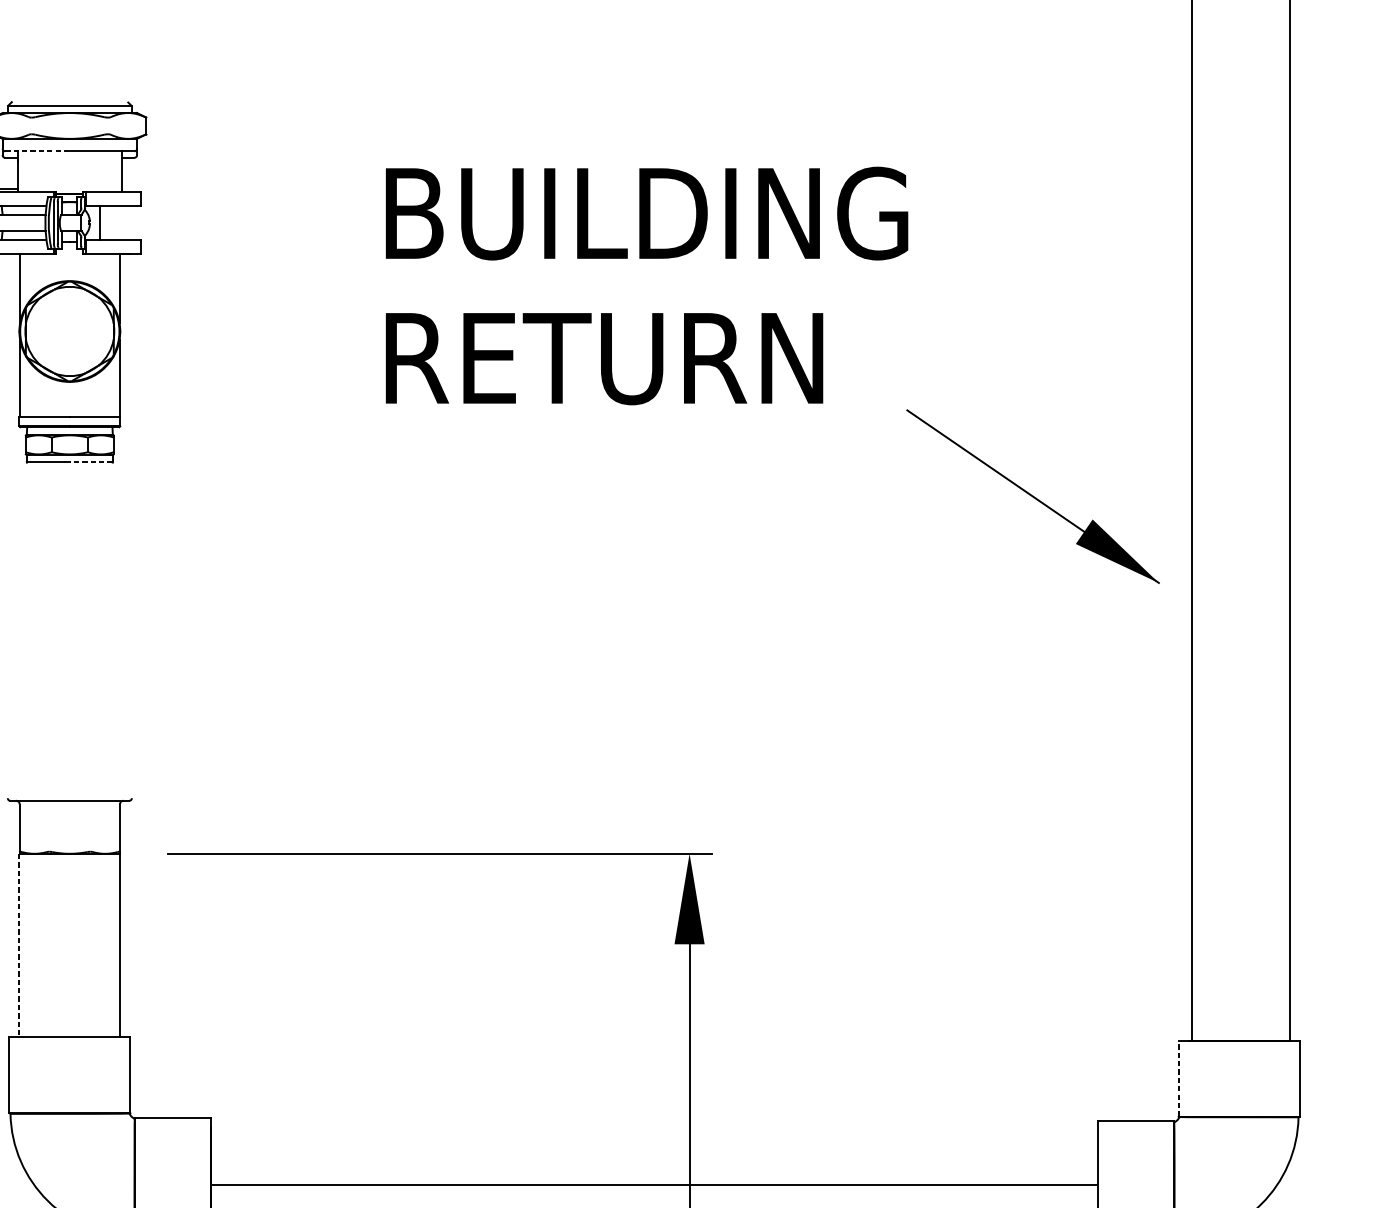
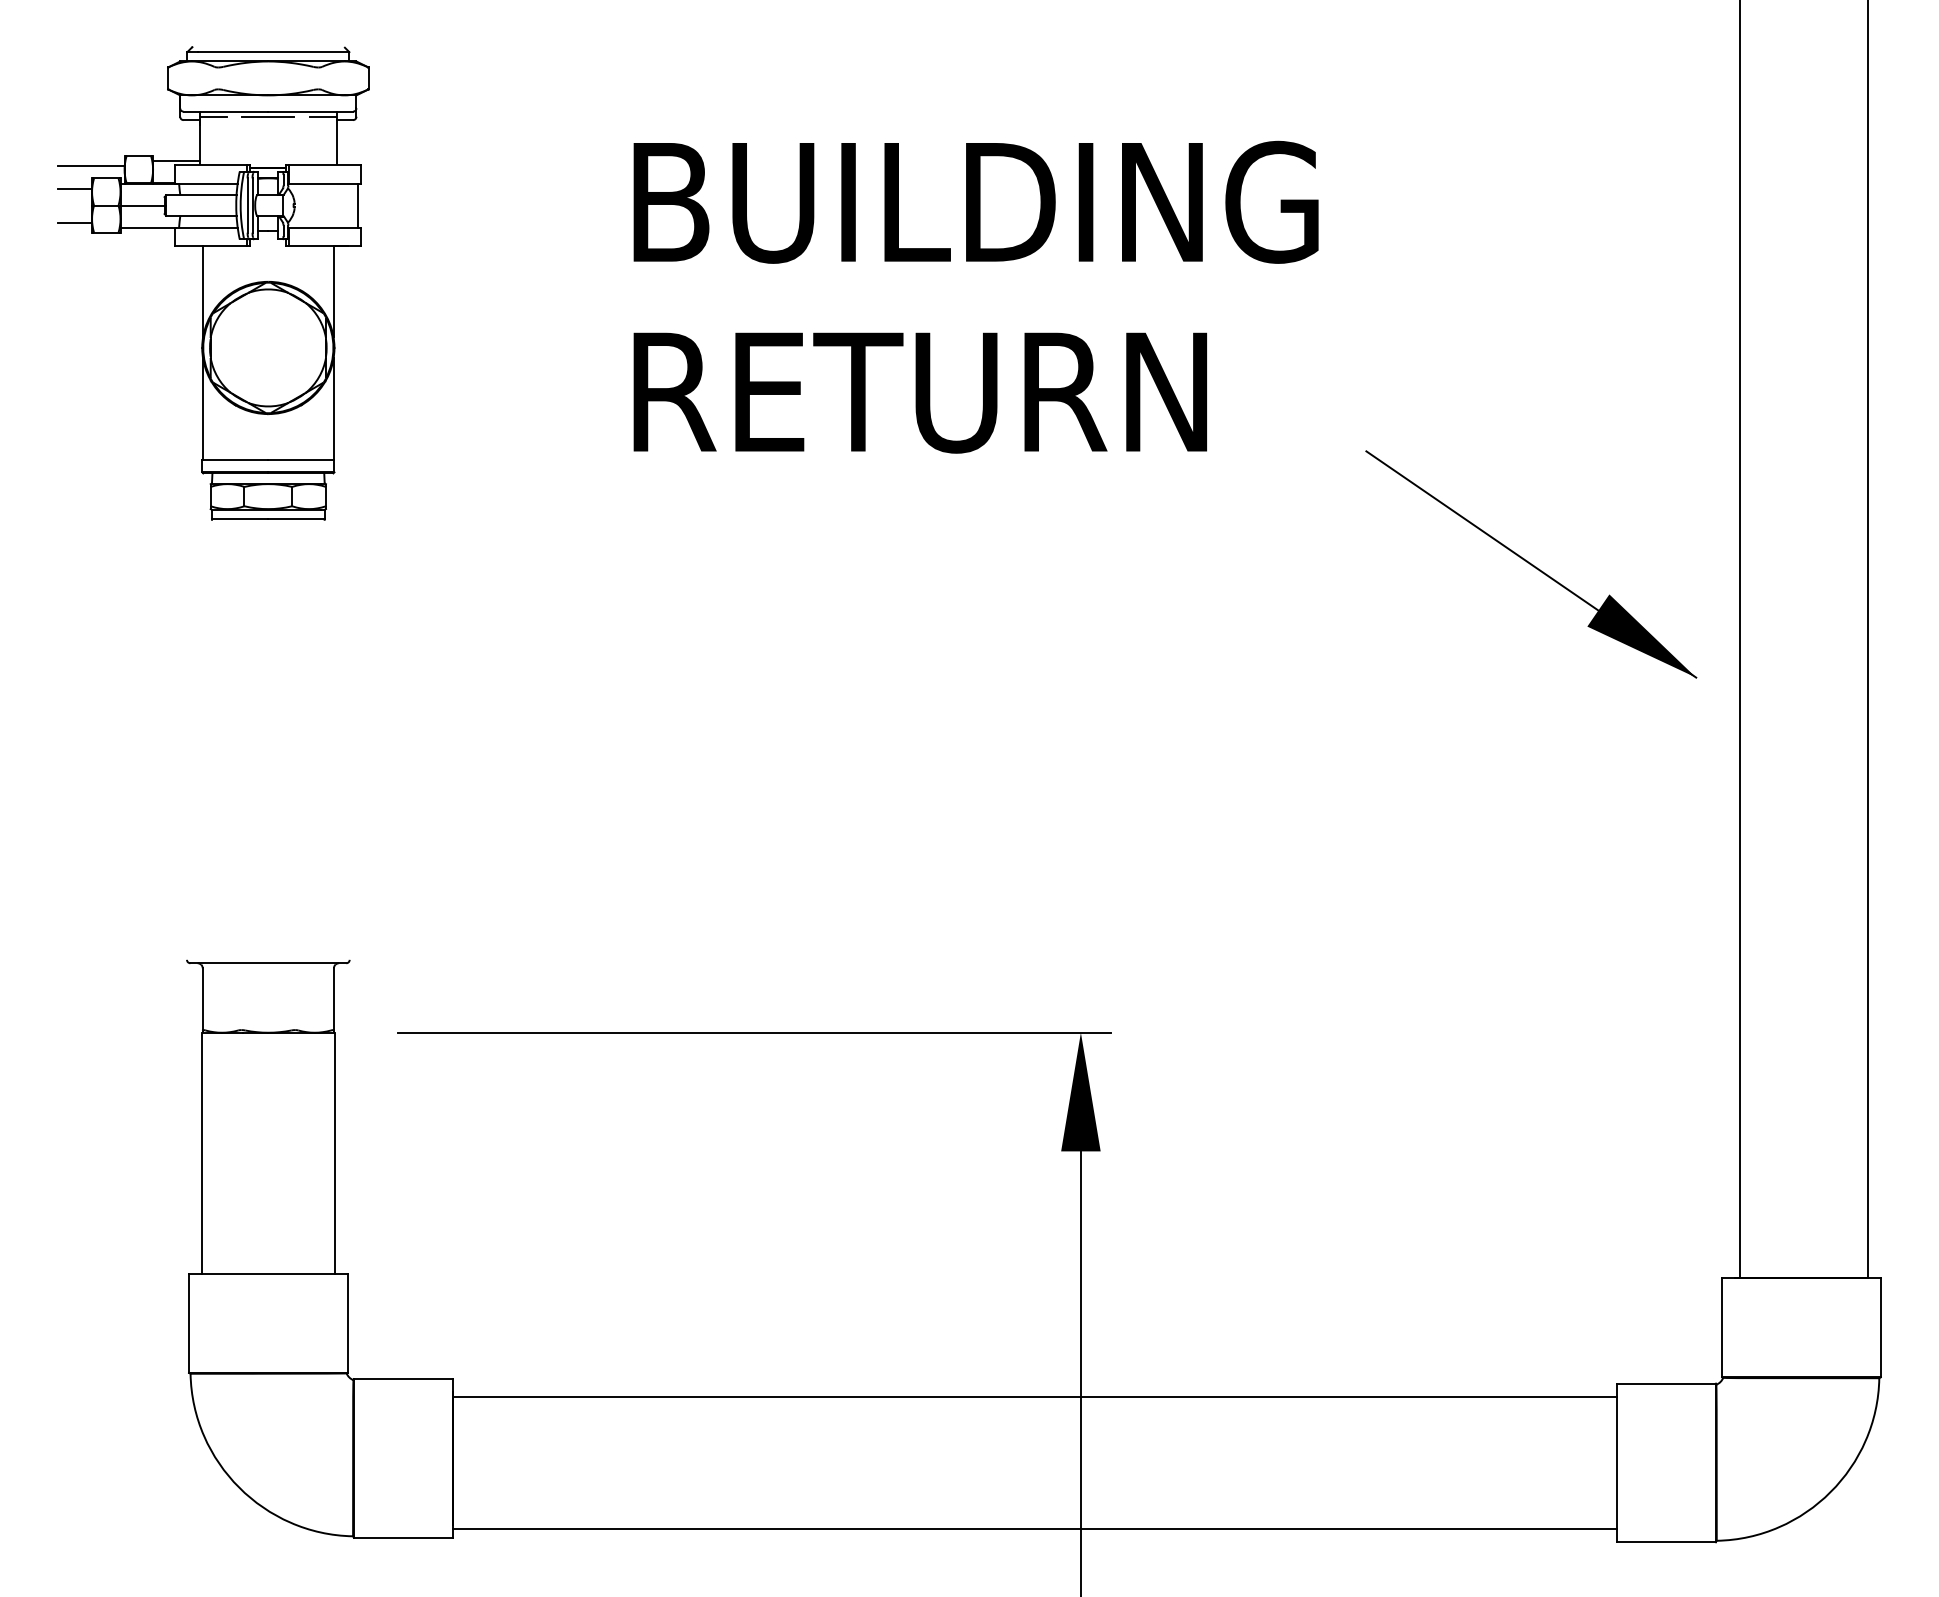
line: (37, 151) -> (226, 111), dashed -> solid
line: (28, 154) -> (213, 116), added
line: (69, 154) -> (268, 116), added
line: (111, 154) -> (323, 116), added
line: (99, 222) -> (357, 205), moved
text: (646, 285) -> (975, 296), moved
line: (91, 462) -> (296, 519), dashed -> solid
line: (18, 945) -> (201, 1153), dashed -> solid
line: (1178, 1078) -> (1722, 1327), dashed -> solid
line: (654, 1184) -> (1034, 1396), moved

